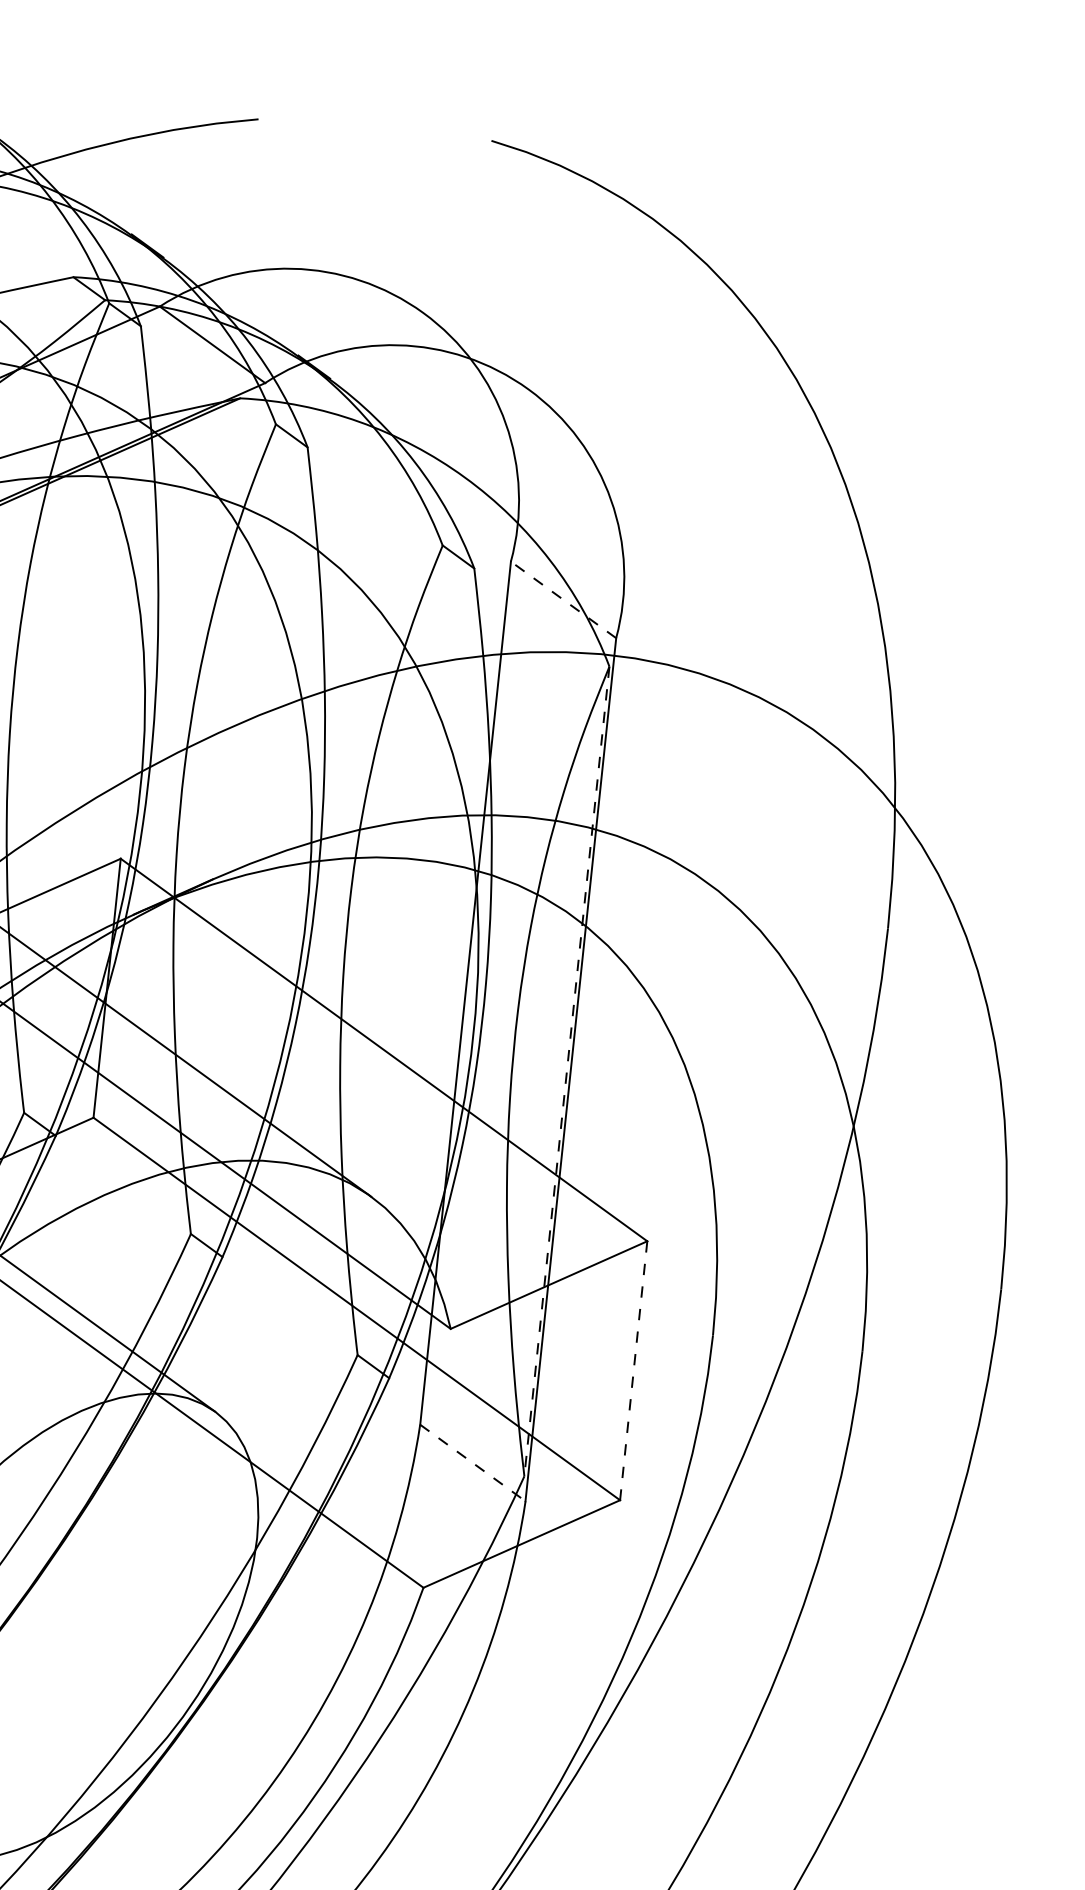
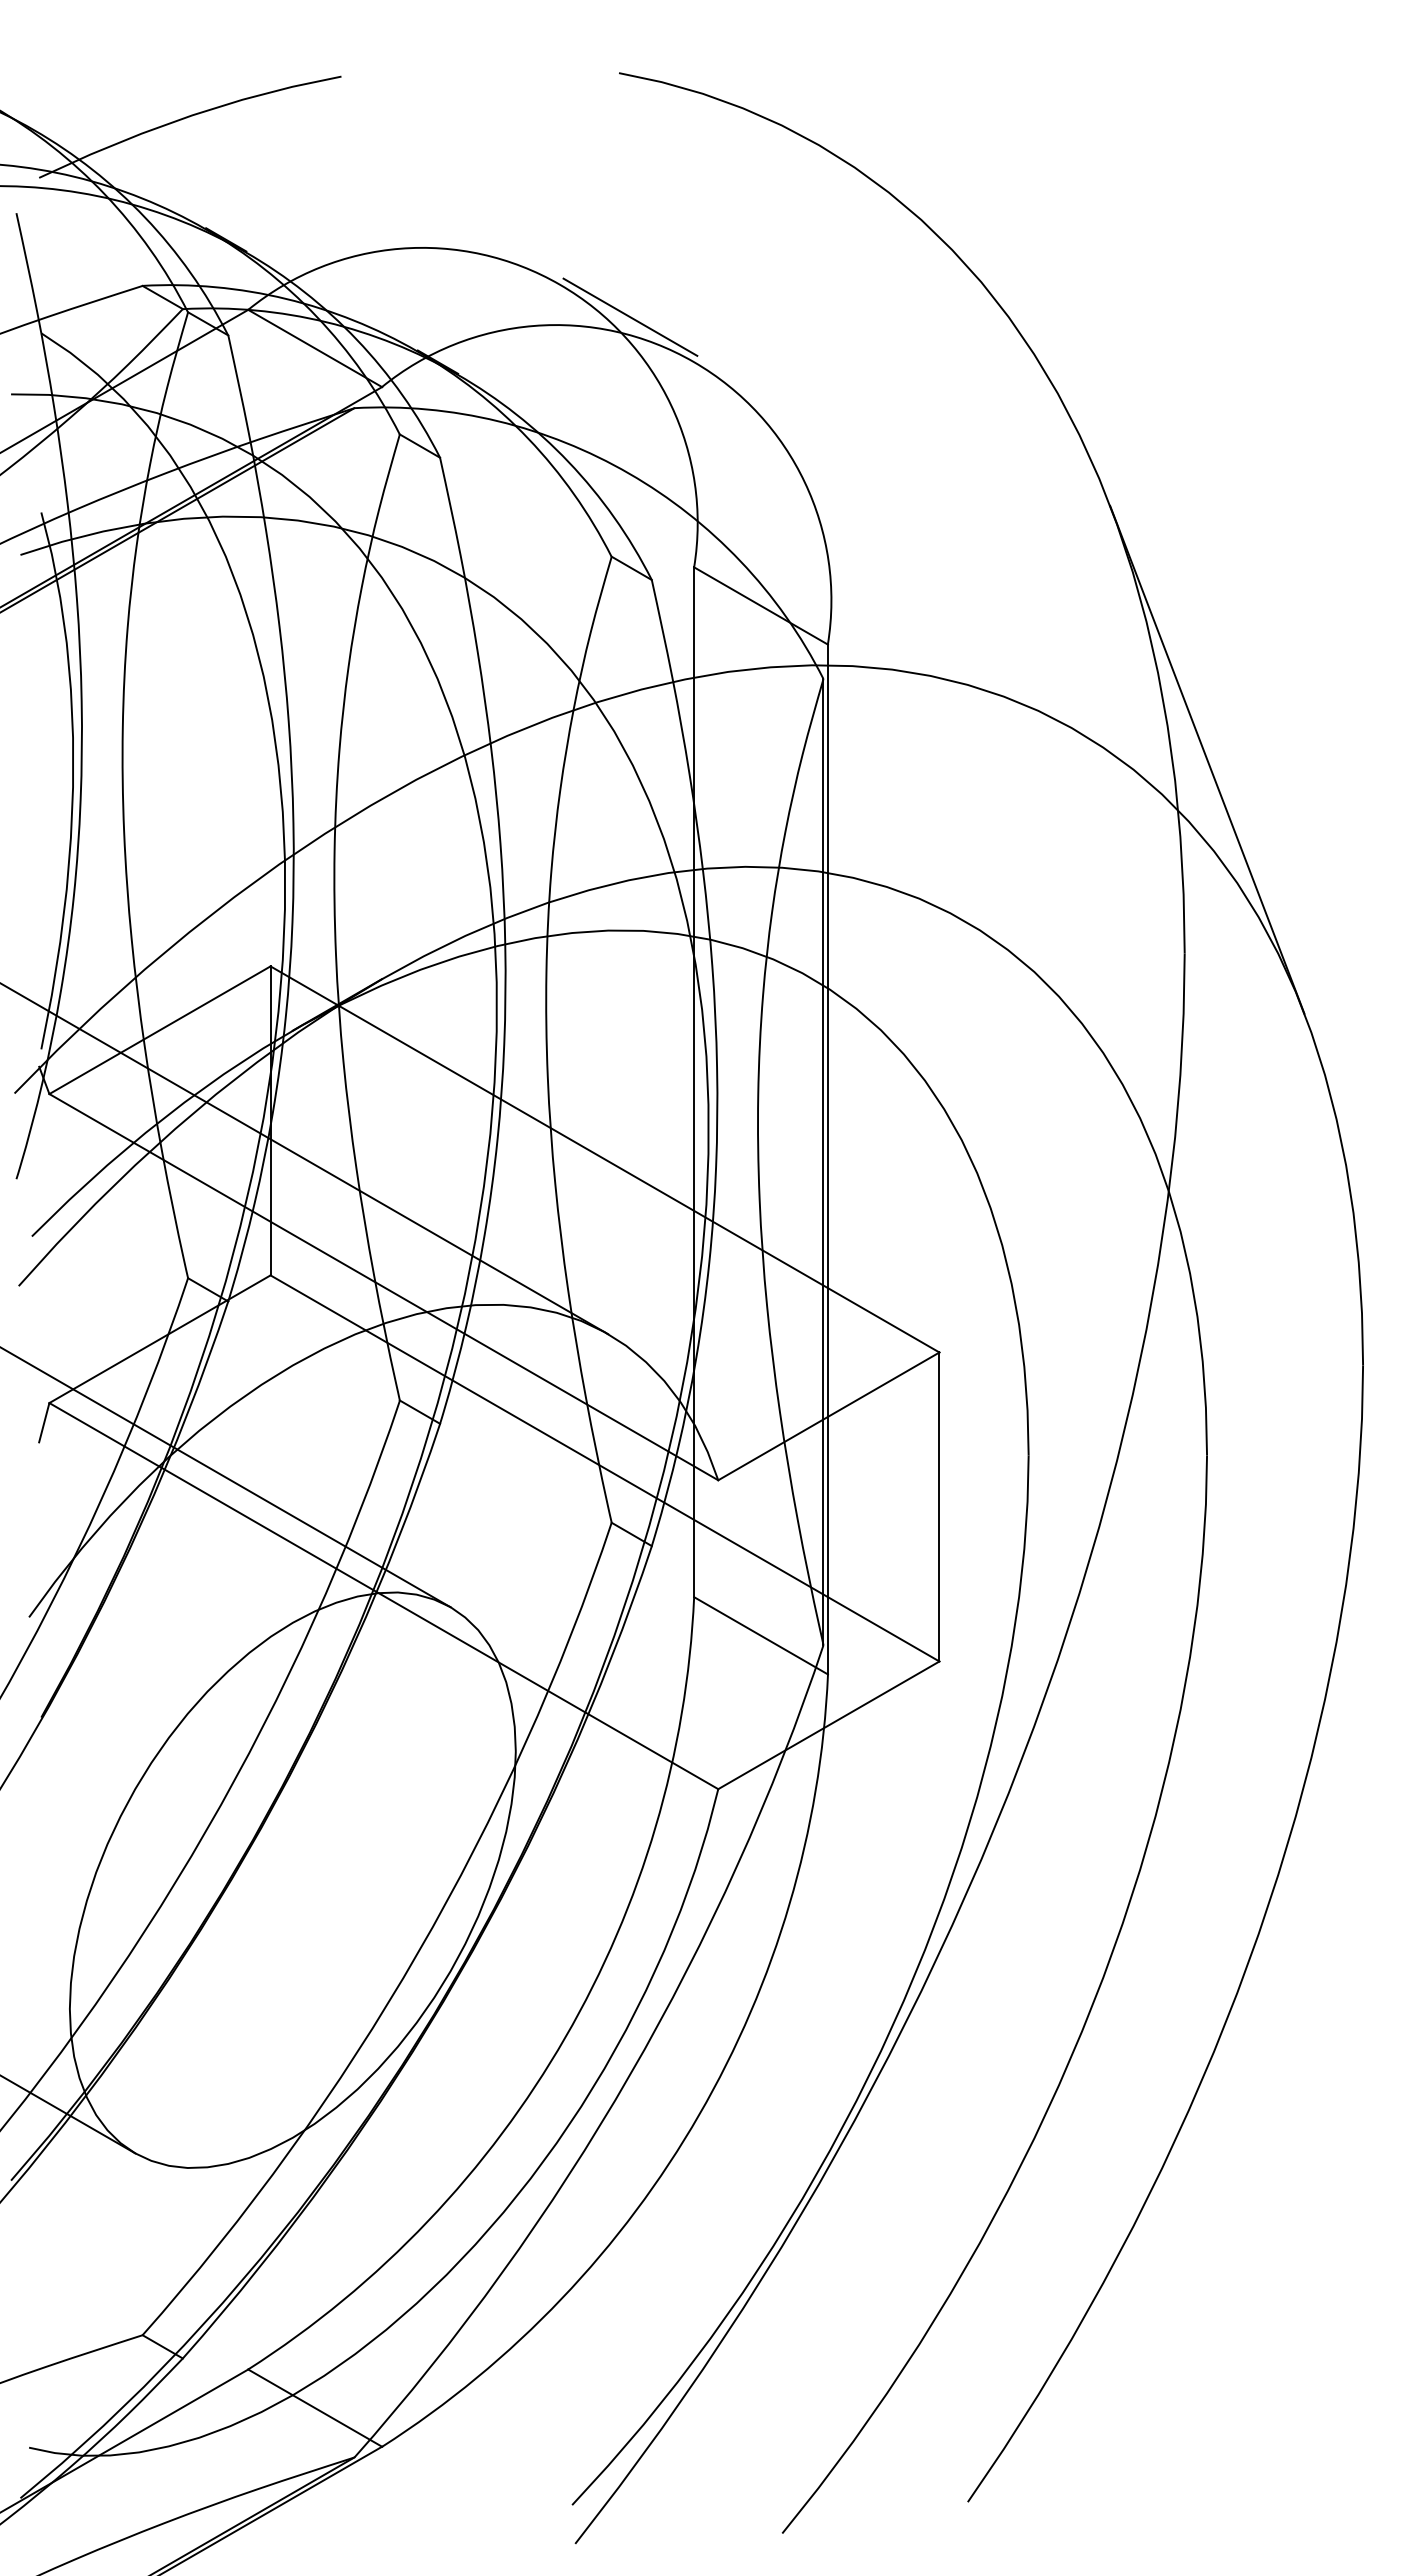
line: (479, 345) -> (630, 316), added
line: (563, 599) -> (760, 605), dashed -> solid
line: (924, 767) -> (1207, 759), added
line: (566, 1071) -> (823, 1162), dashed -> solid
line: (633, 1370) -> (939, 1506), dashed -> solid
line: (473, 1463) -> (761, 1636), dashed -> solid

